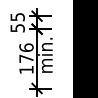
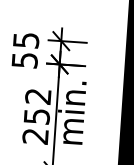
text: (26, 58) -> (37, 115), 176 -> 252

